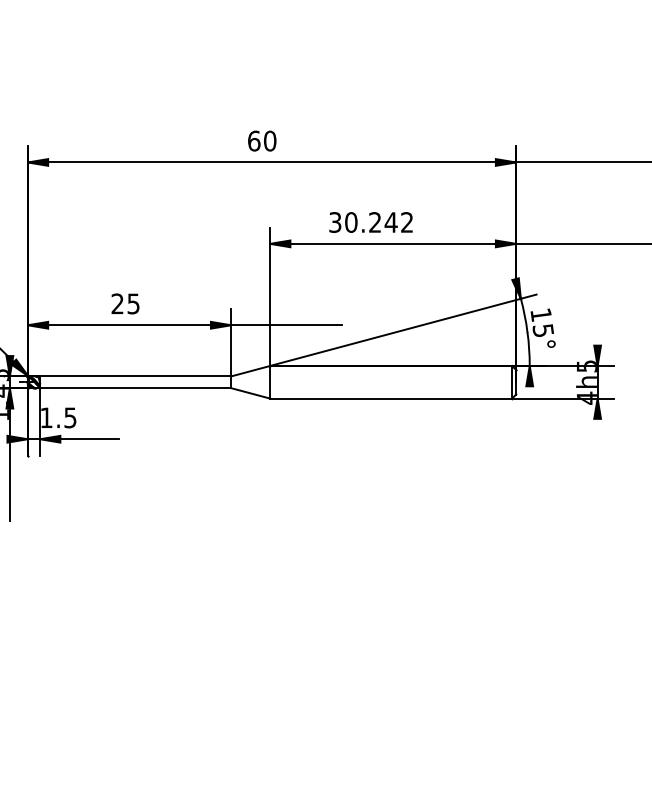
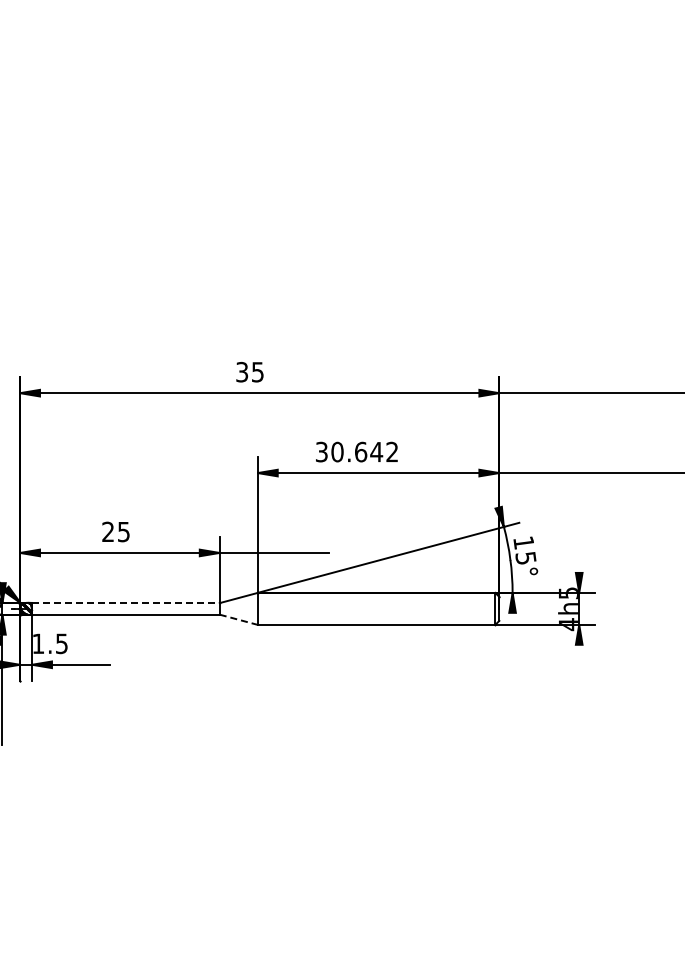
text: (262, 140) -> (250, 371), 60 -> 35
text: (375, 221) -> (361, 451), 30.242 -> 30.642
line: (135, 376) -> (125, 603), solid -> dashed
line: (250, 393) -> (238, 619), solid -> dashed

